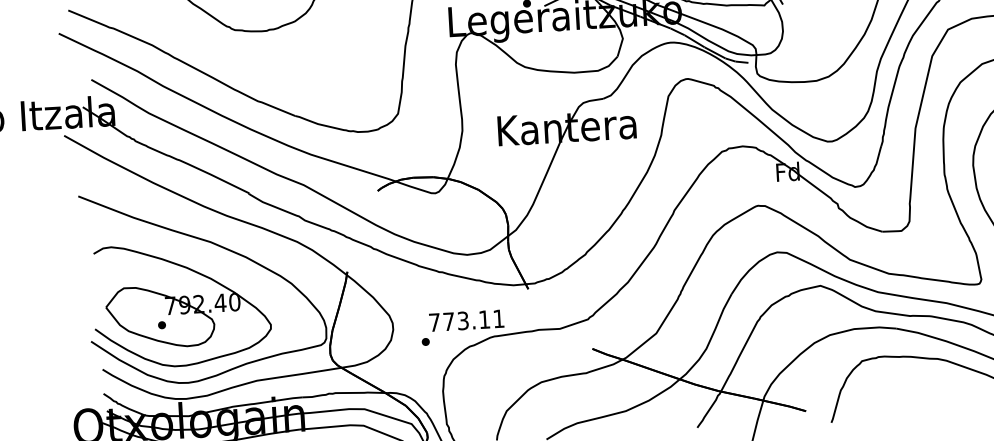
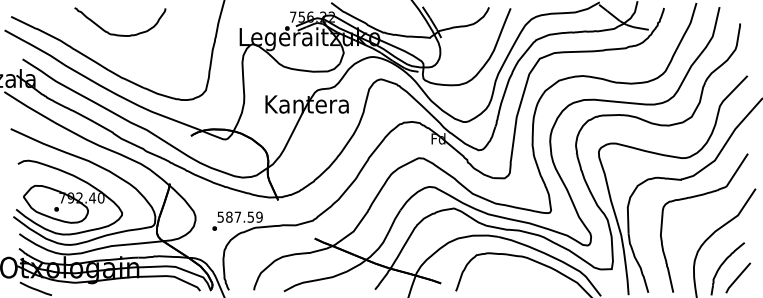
text: (465, 319) -> (239, 216), 773.11 -> 587.59

